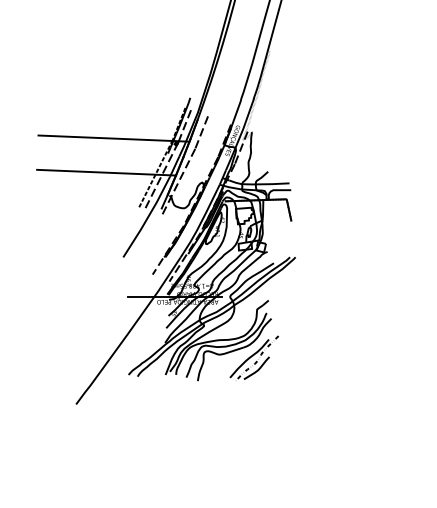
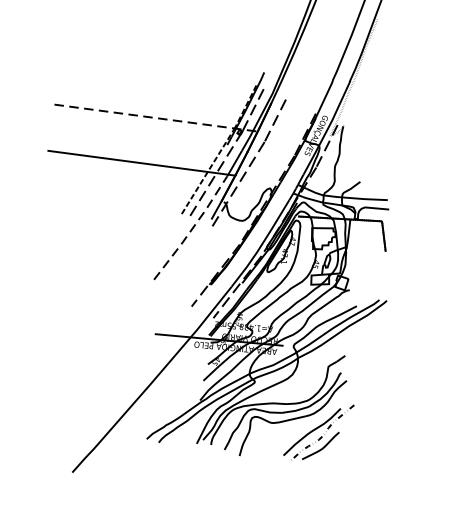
line: (114, 138) -> (156, 118), solid -> dashed
line: (147, 217) -> (191, 228), solid -> dashed

